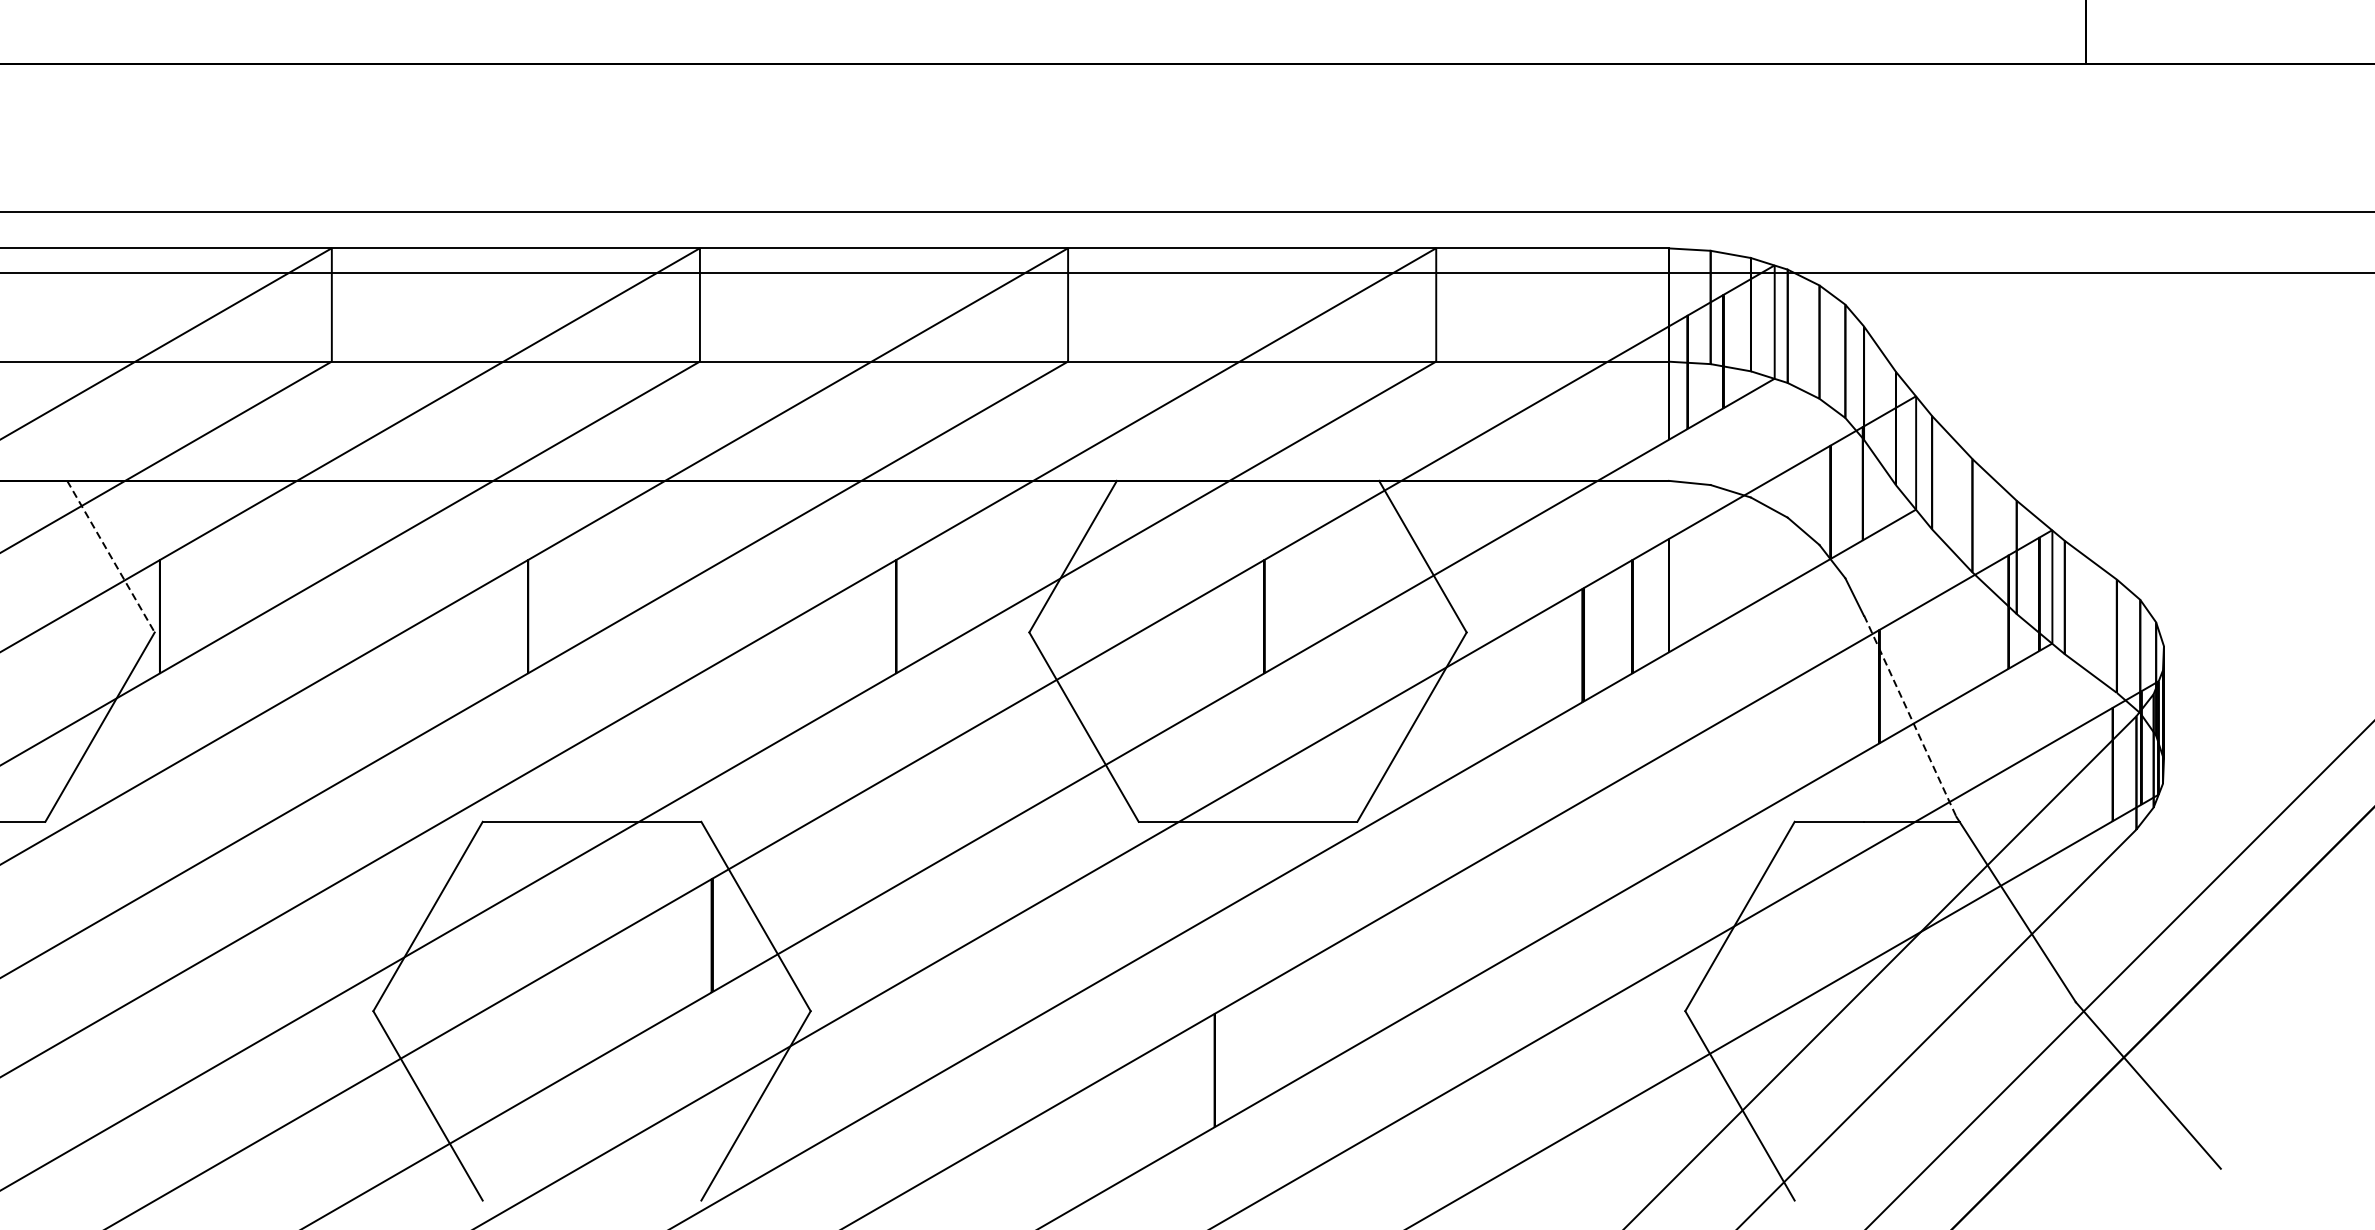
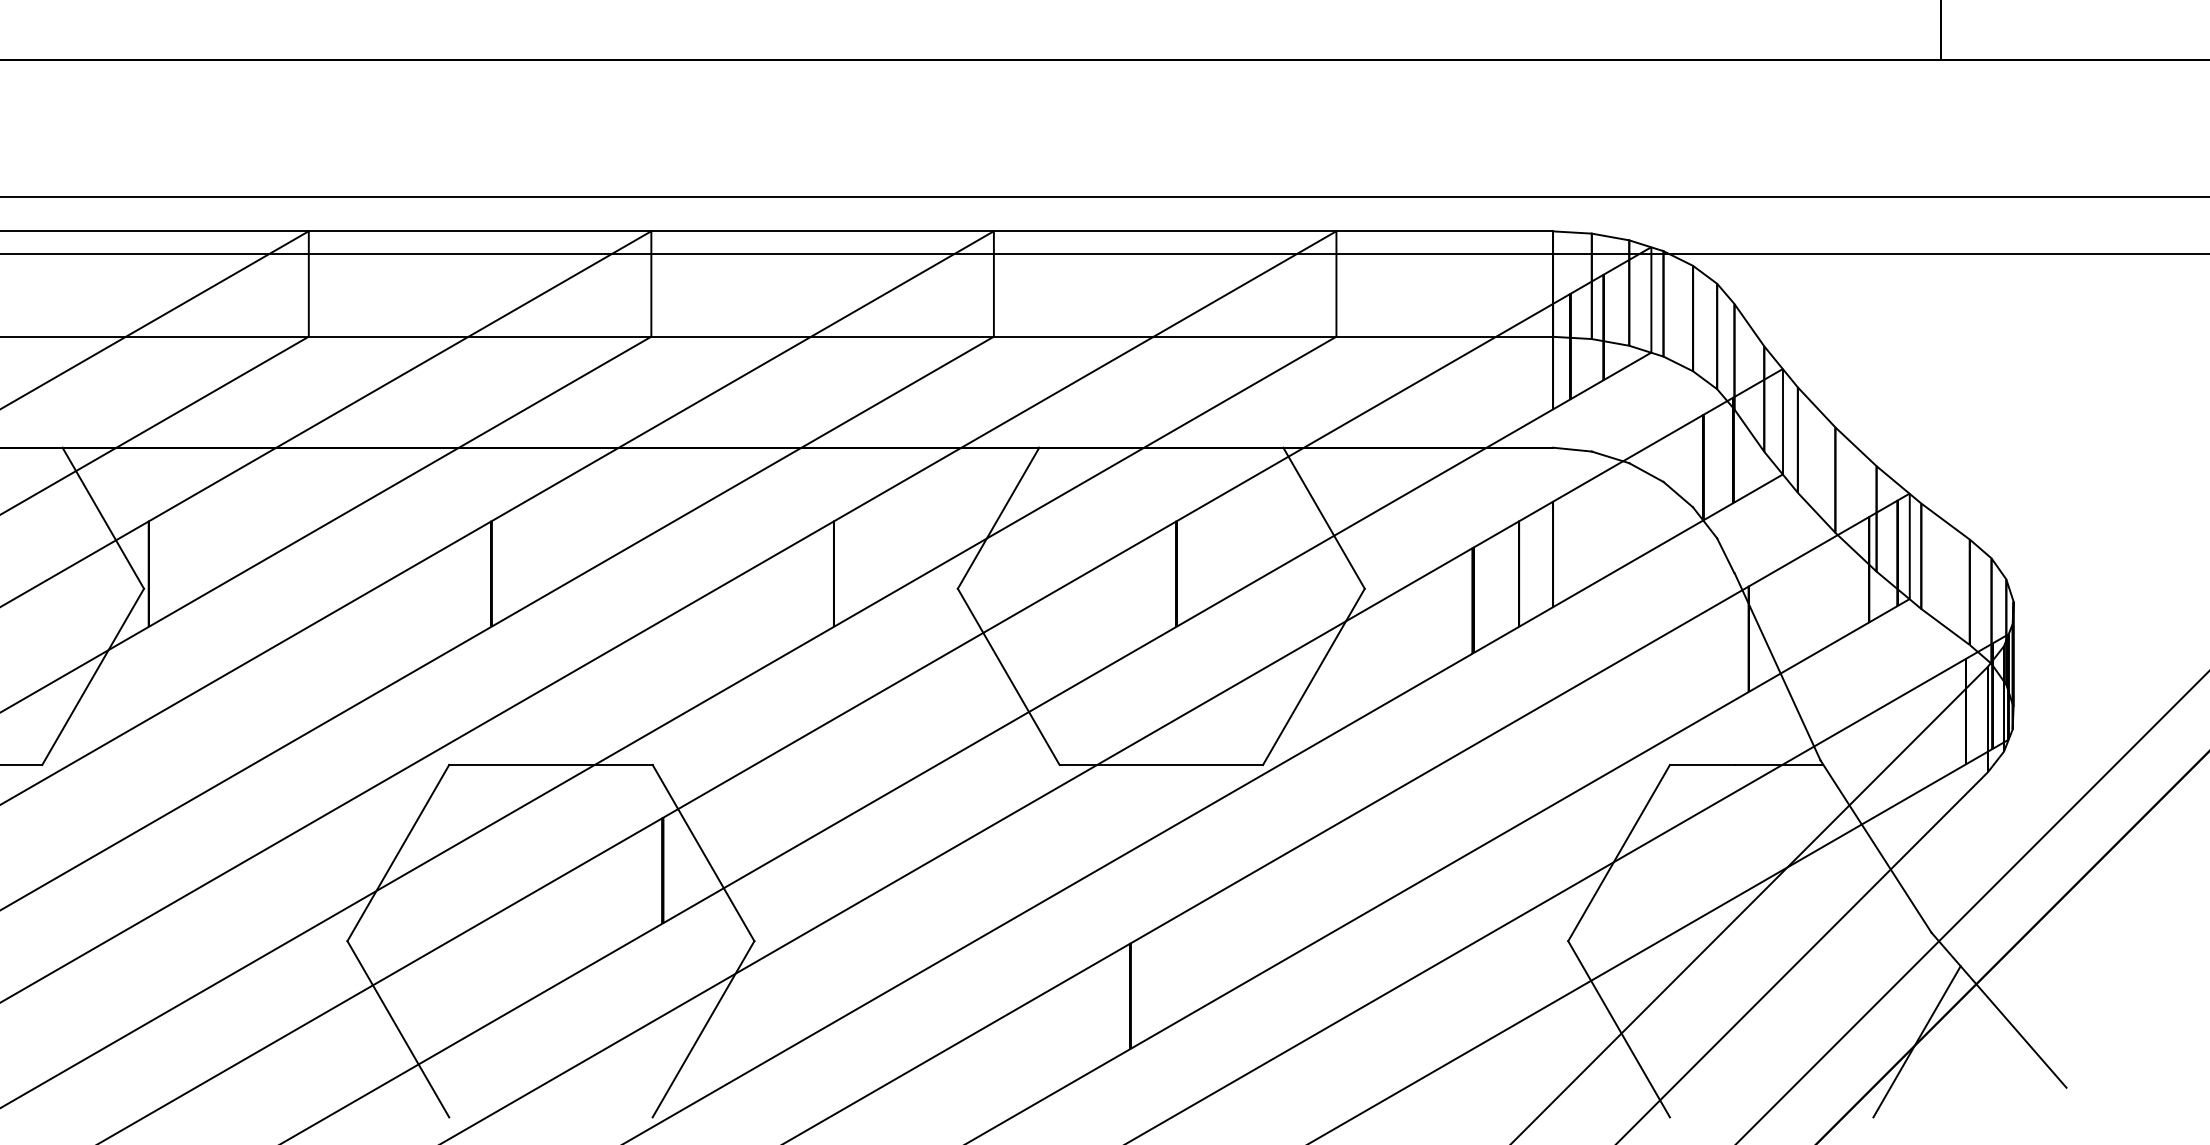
line: (111, 556) -> (103, 518), dashed -> solid
line: (1910, 717) -> (1777, 667), dashed -> solid
line: (2059, 1119) -> (1916, 1041), added

